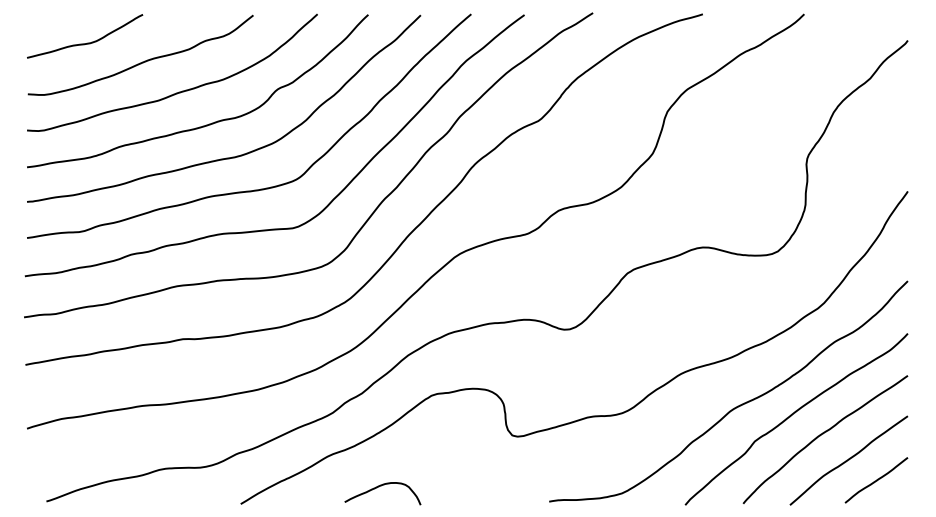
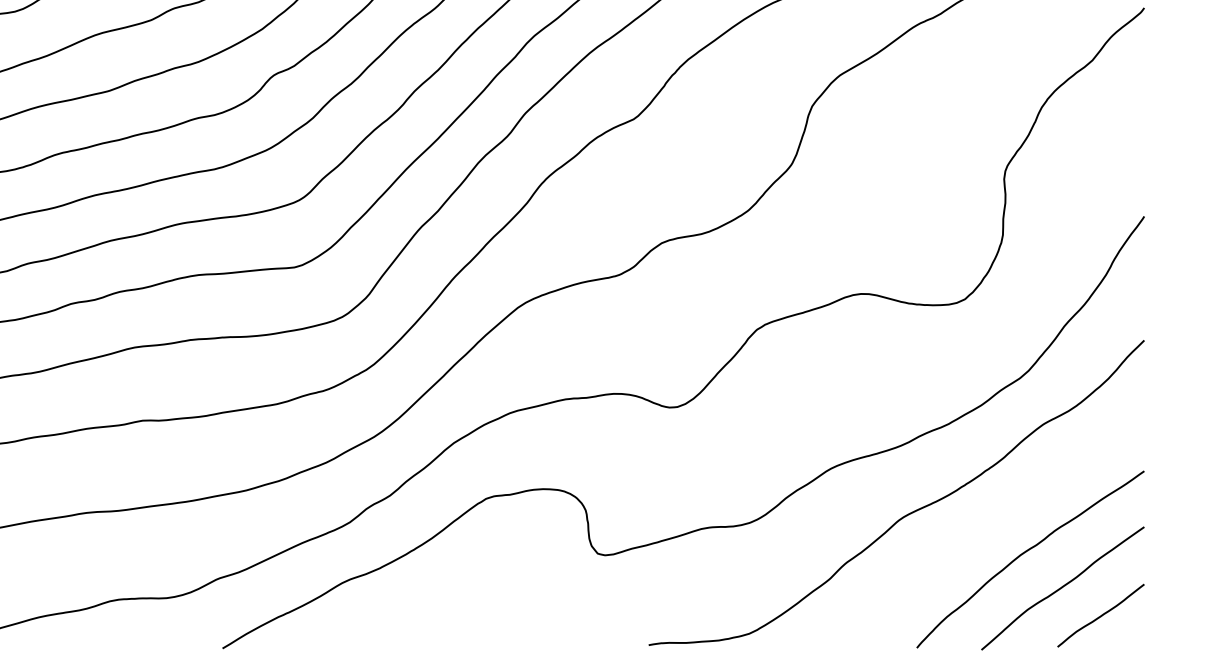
curve: (792, 415) -> (984, 526), removed
curve: (379, 487) -> (414, 625), removed

